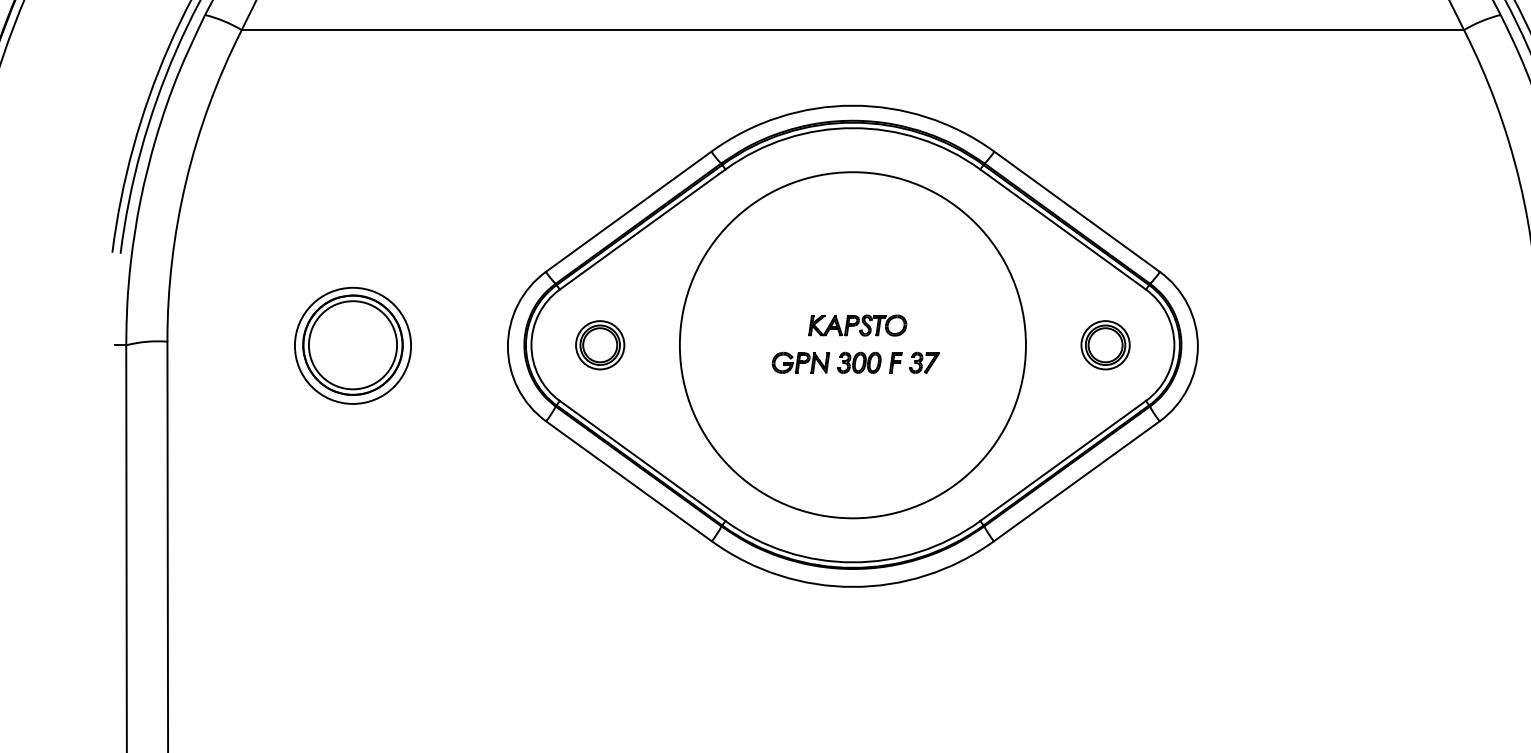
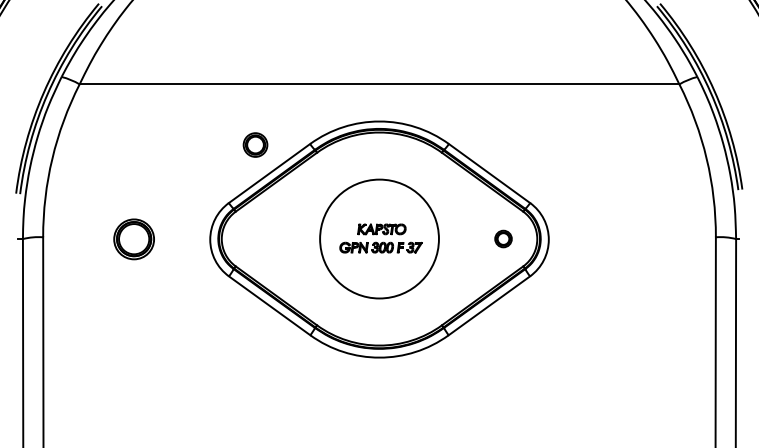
part: (600, 344) -> (255, 144), moved
circle: (852, 344) -> (379, 238), size x0.7
part: (1105, 344) -> (503, 238), size x0.7
part: (351, 346) -> (133, 239), size x0.7

